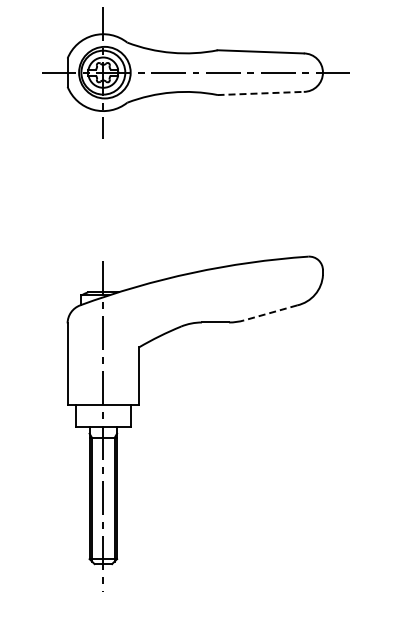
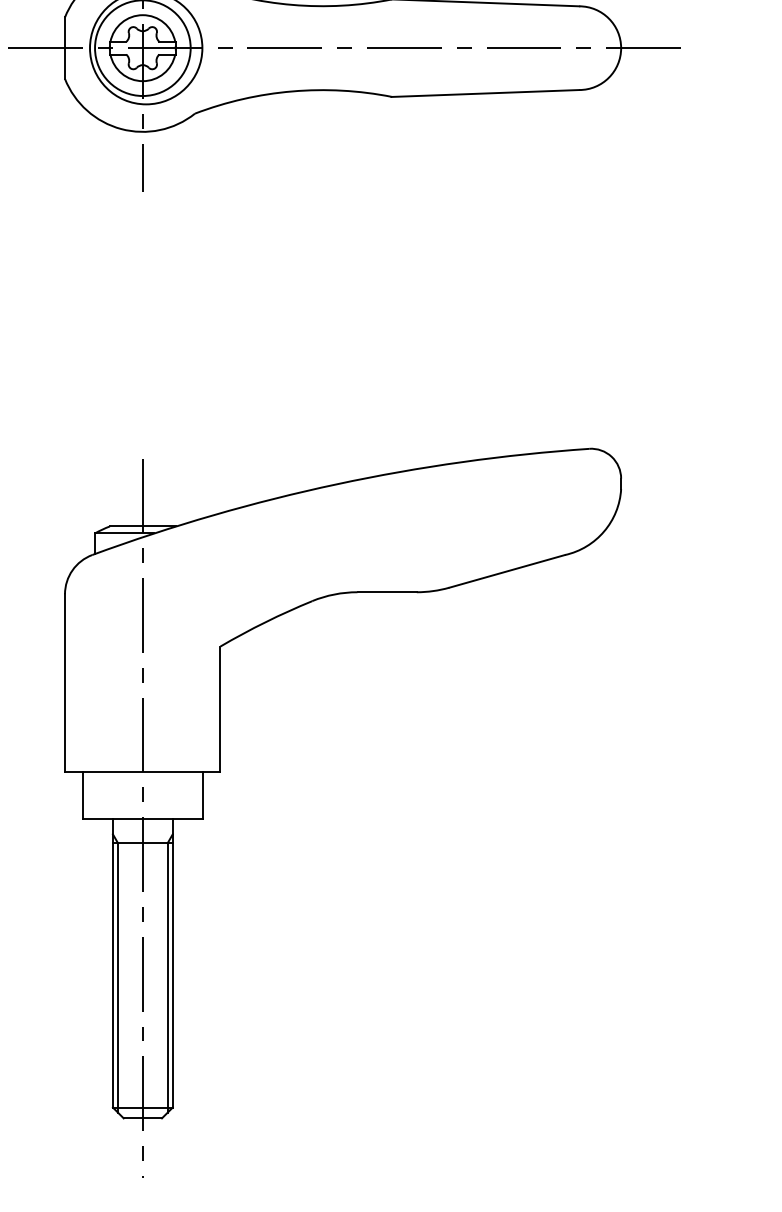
line: (261, 93) -> (487, 93), dashed -> solid
line: (270, 312) -> (506, 570), dashed -> solid

